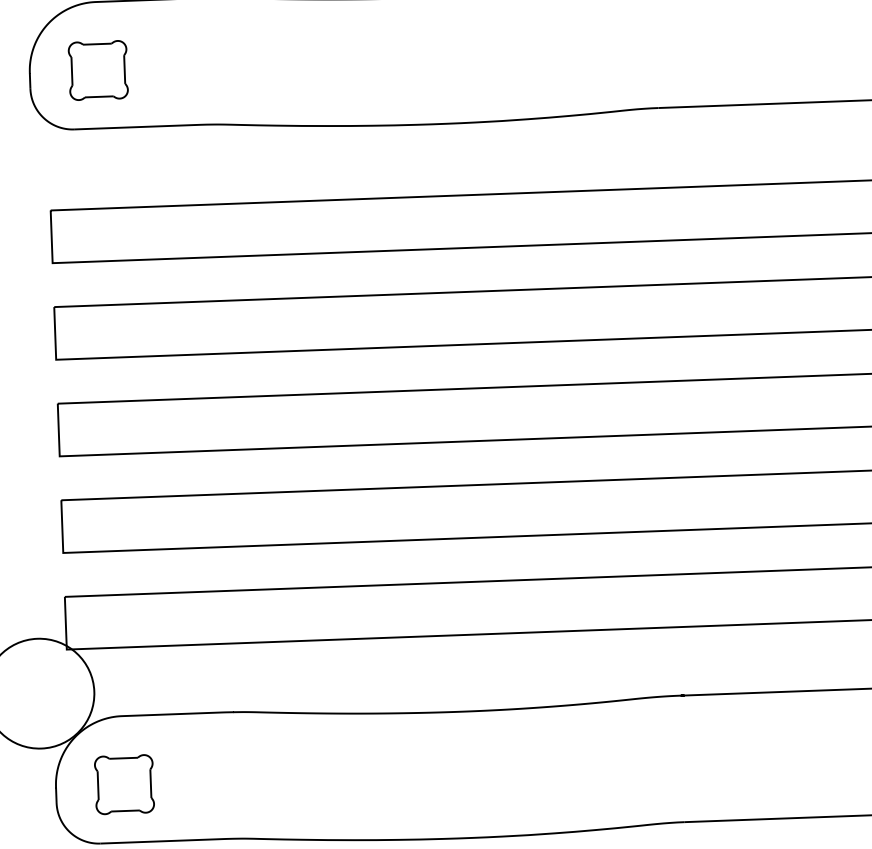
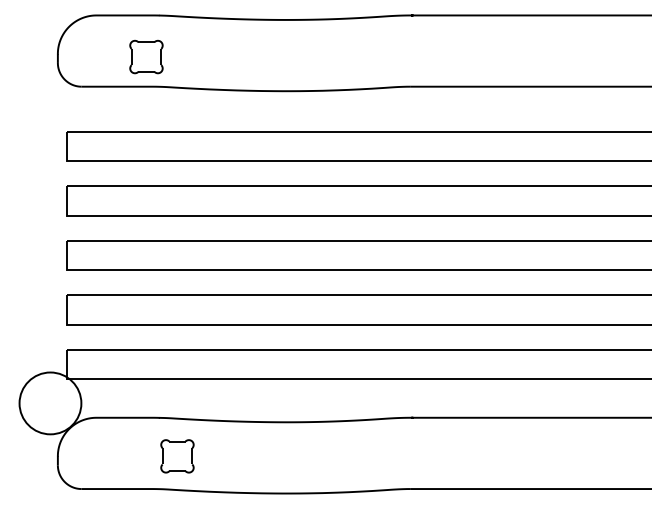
part: (98, 69) -> (146, 56), moved
part: (124, 784) -> (177, 456), moved

